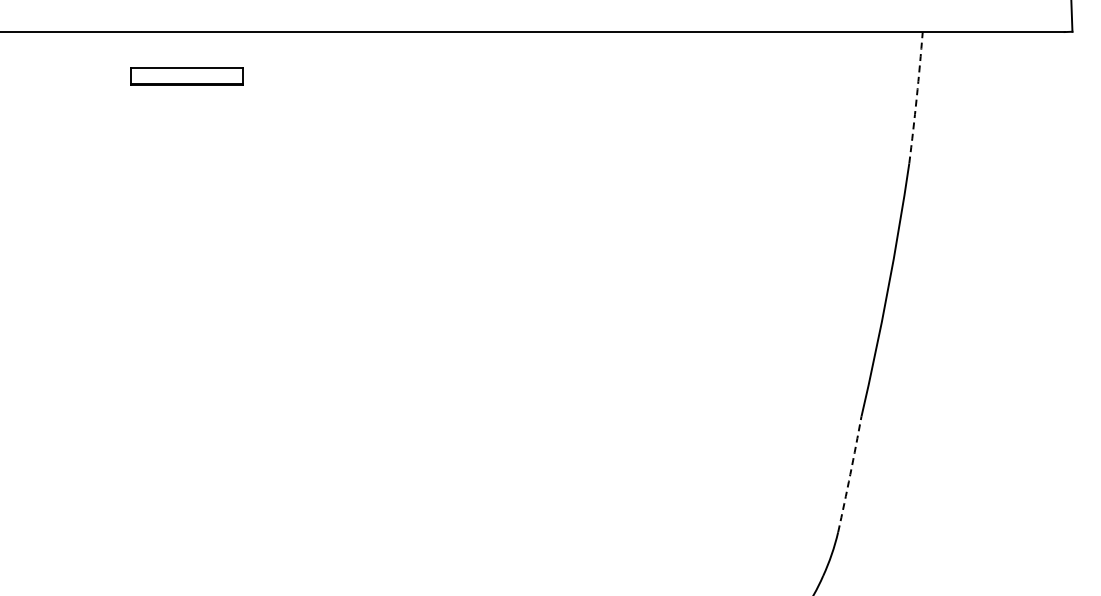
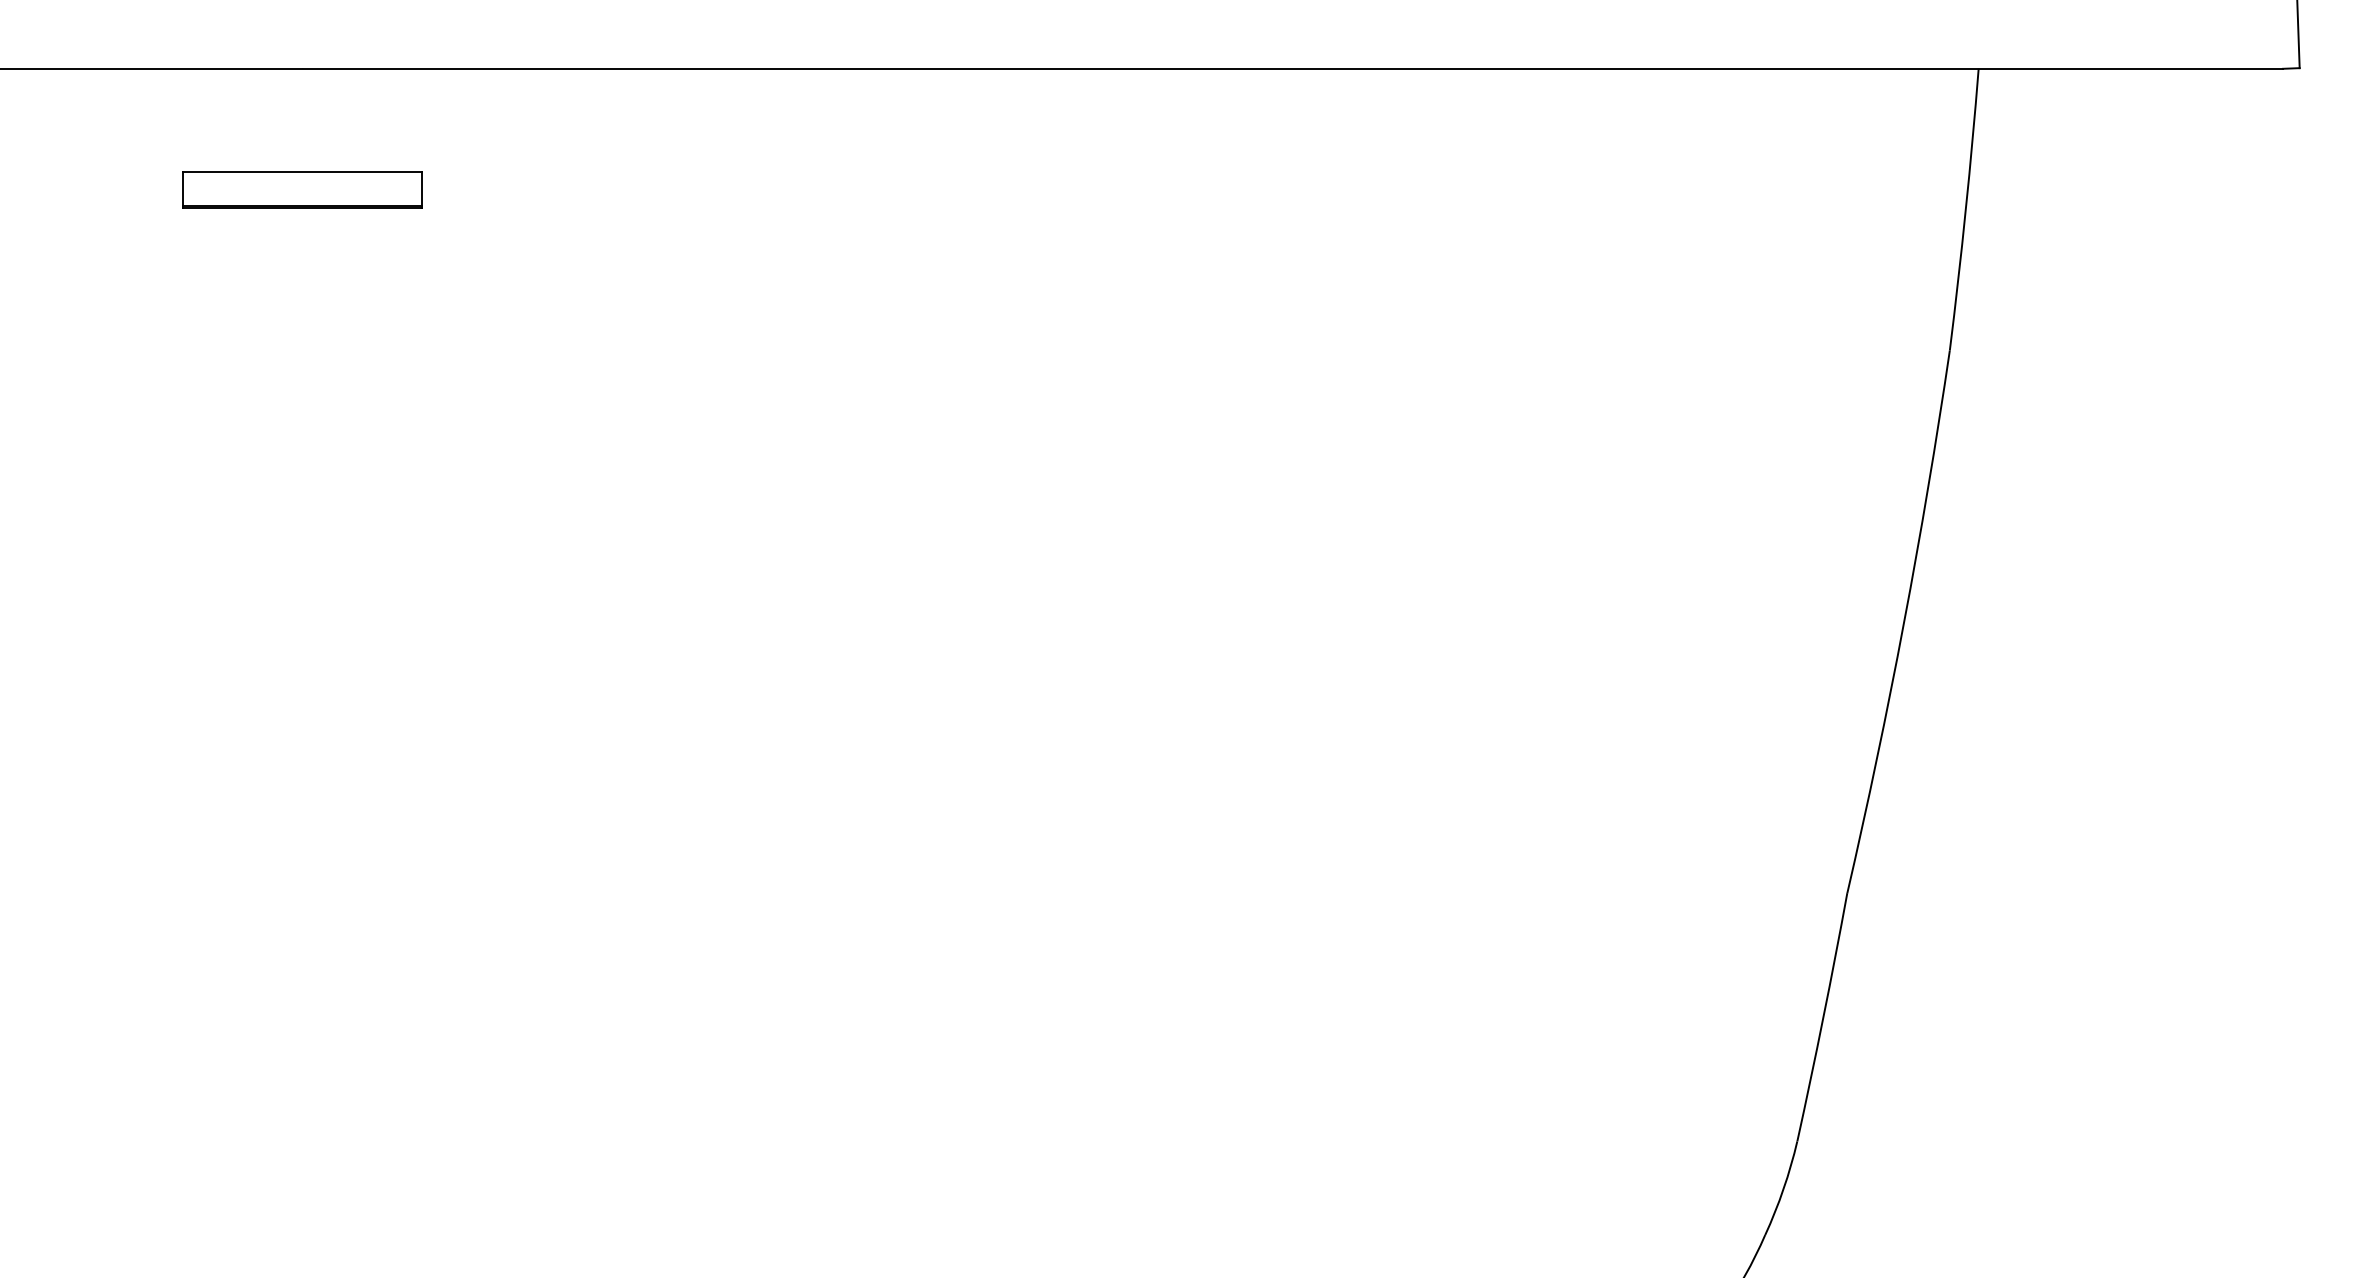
part: (186, 76) -> (301, 189), moved
arc: (916, 97) -> (1965, 209), dashed -> solid
arc: (850, 474) -> (1823, 1017), dashed -> solid

